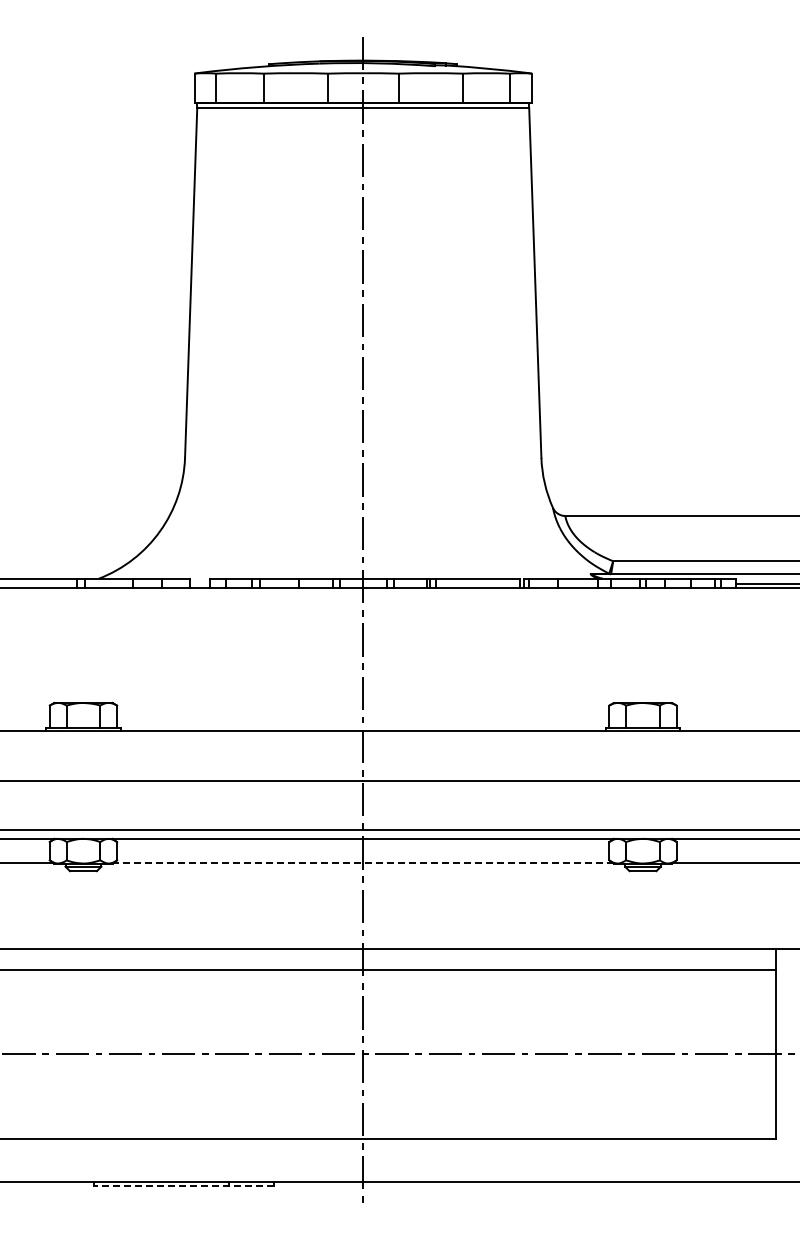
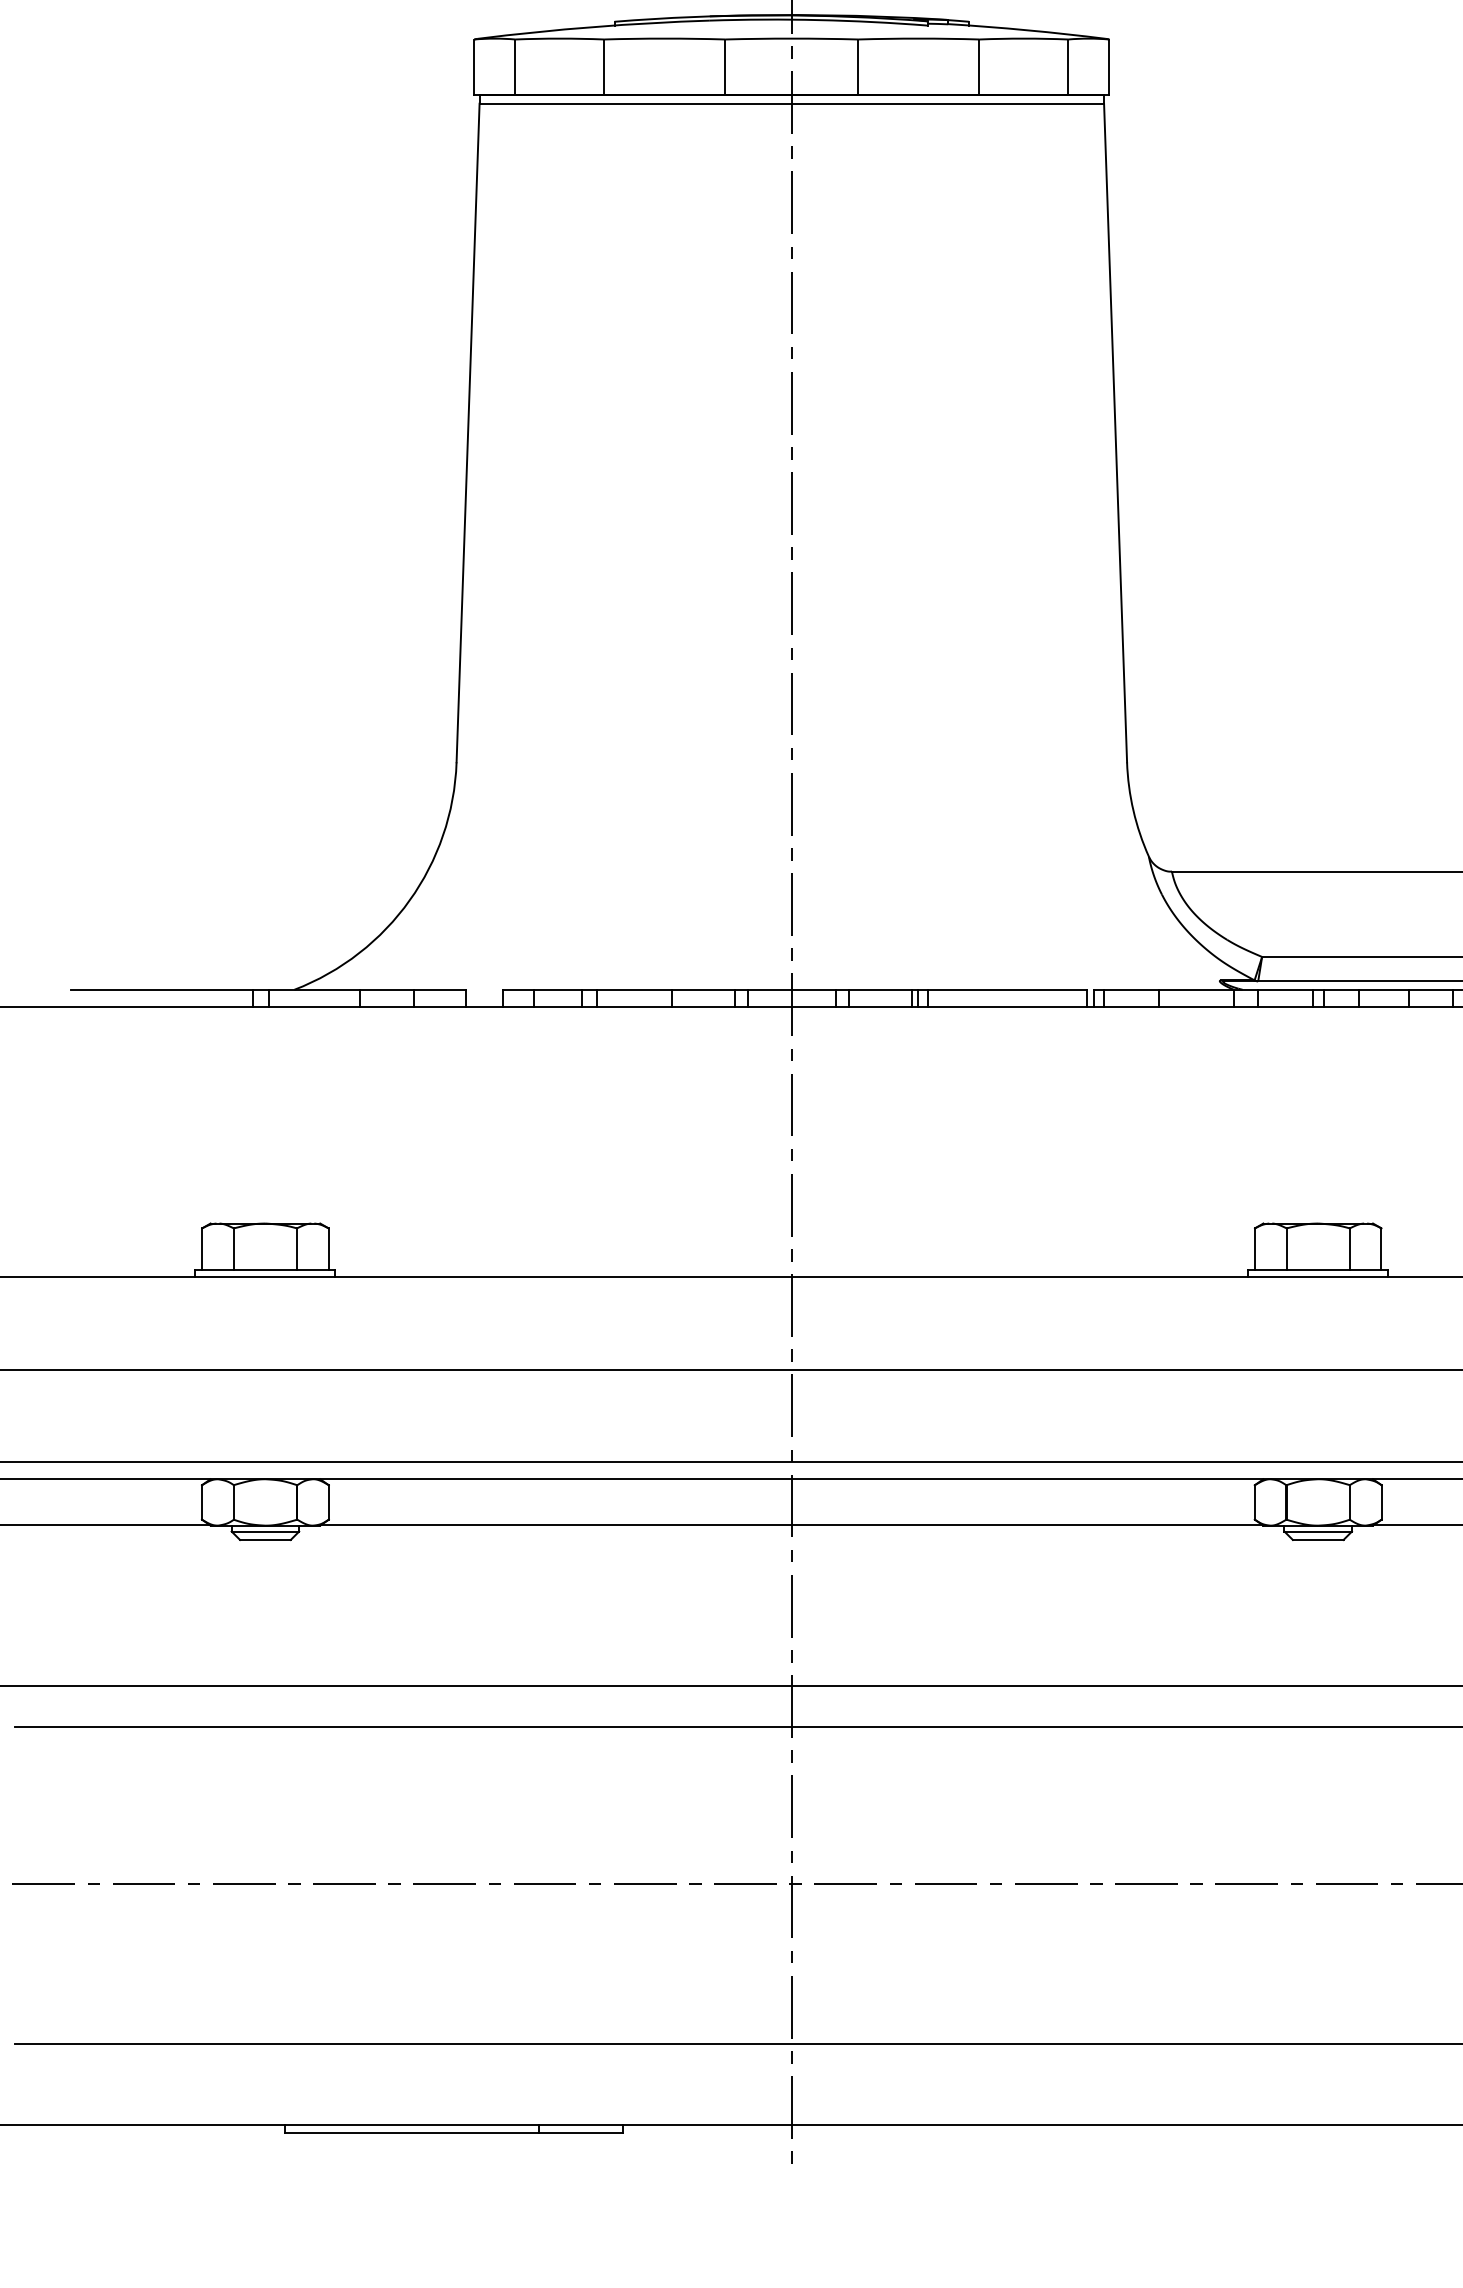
line: (362, 863) -> (790, 1525), dashed -> solid
line: (183, 1186) -> (453, 2133), dashed -> solid

